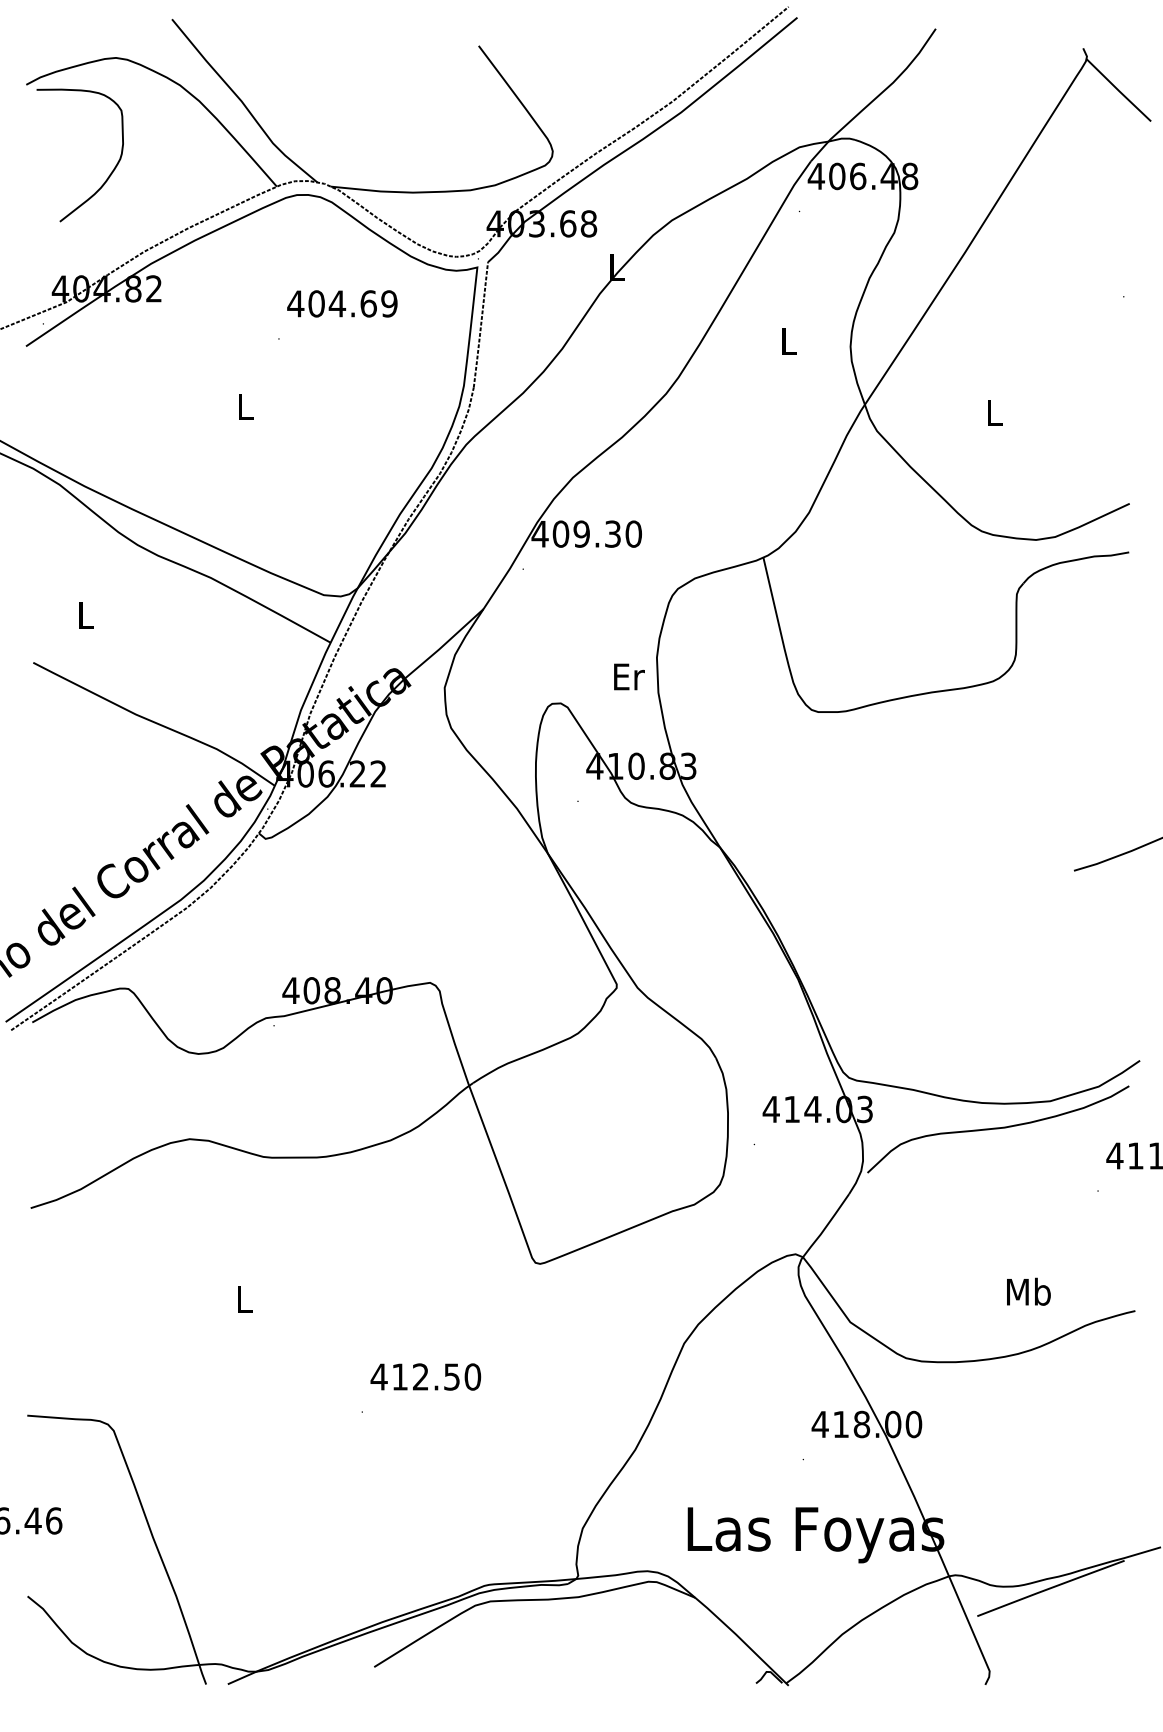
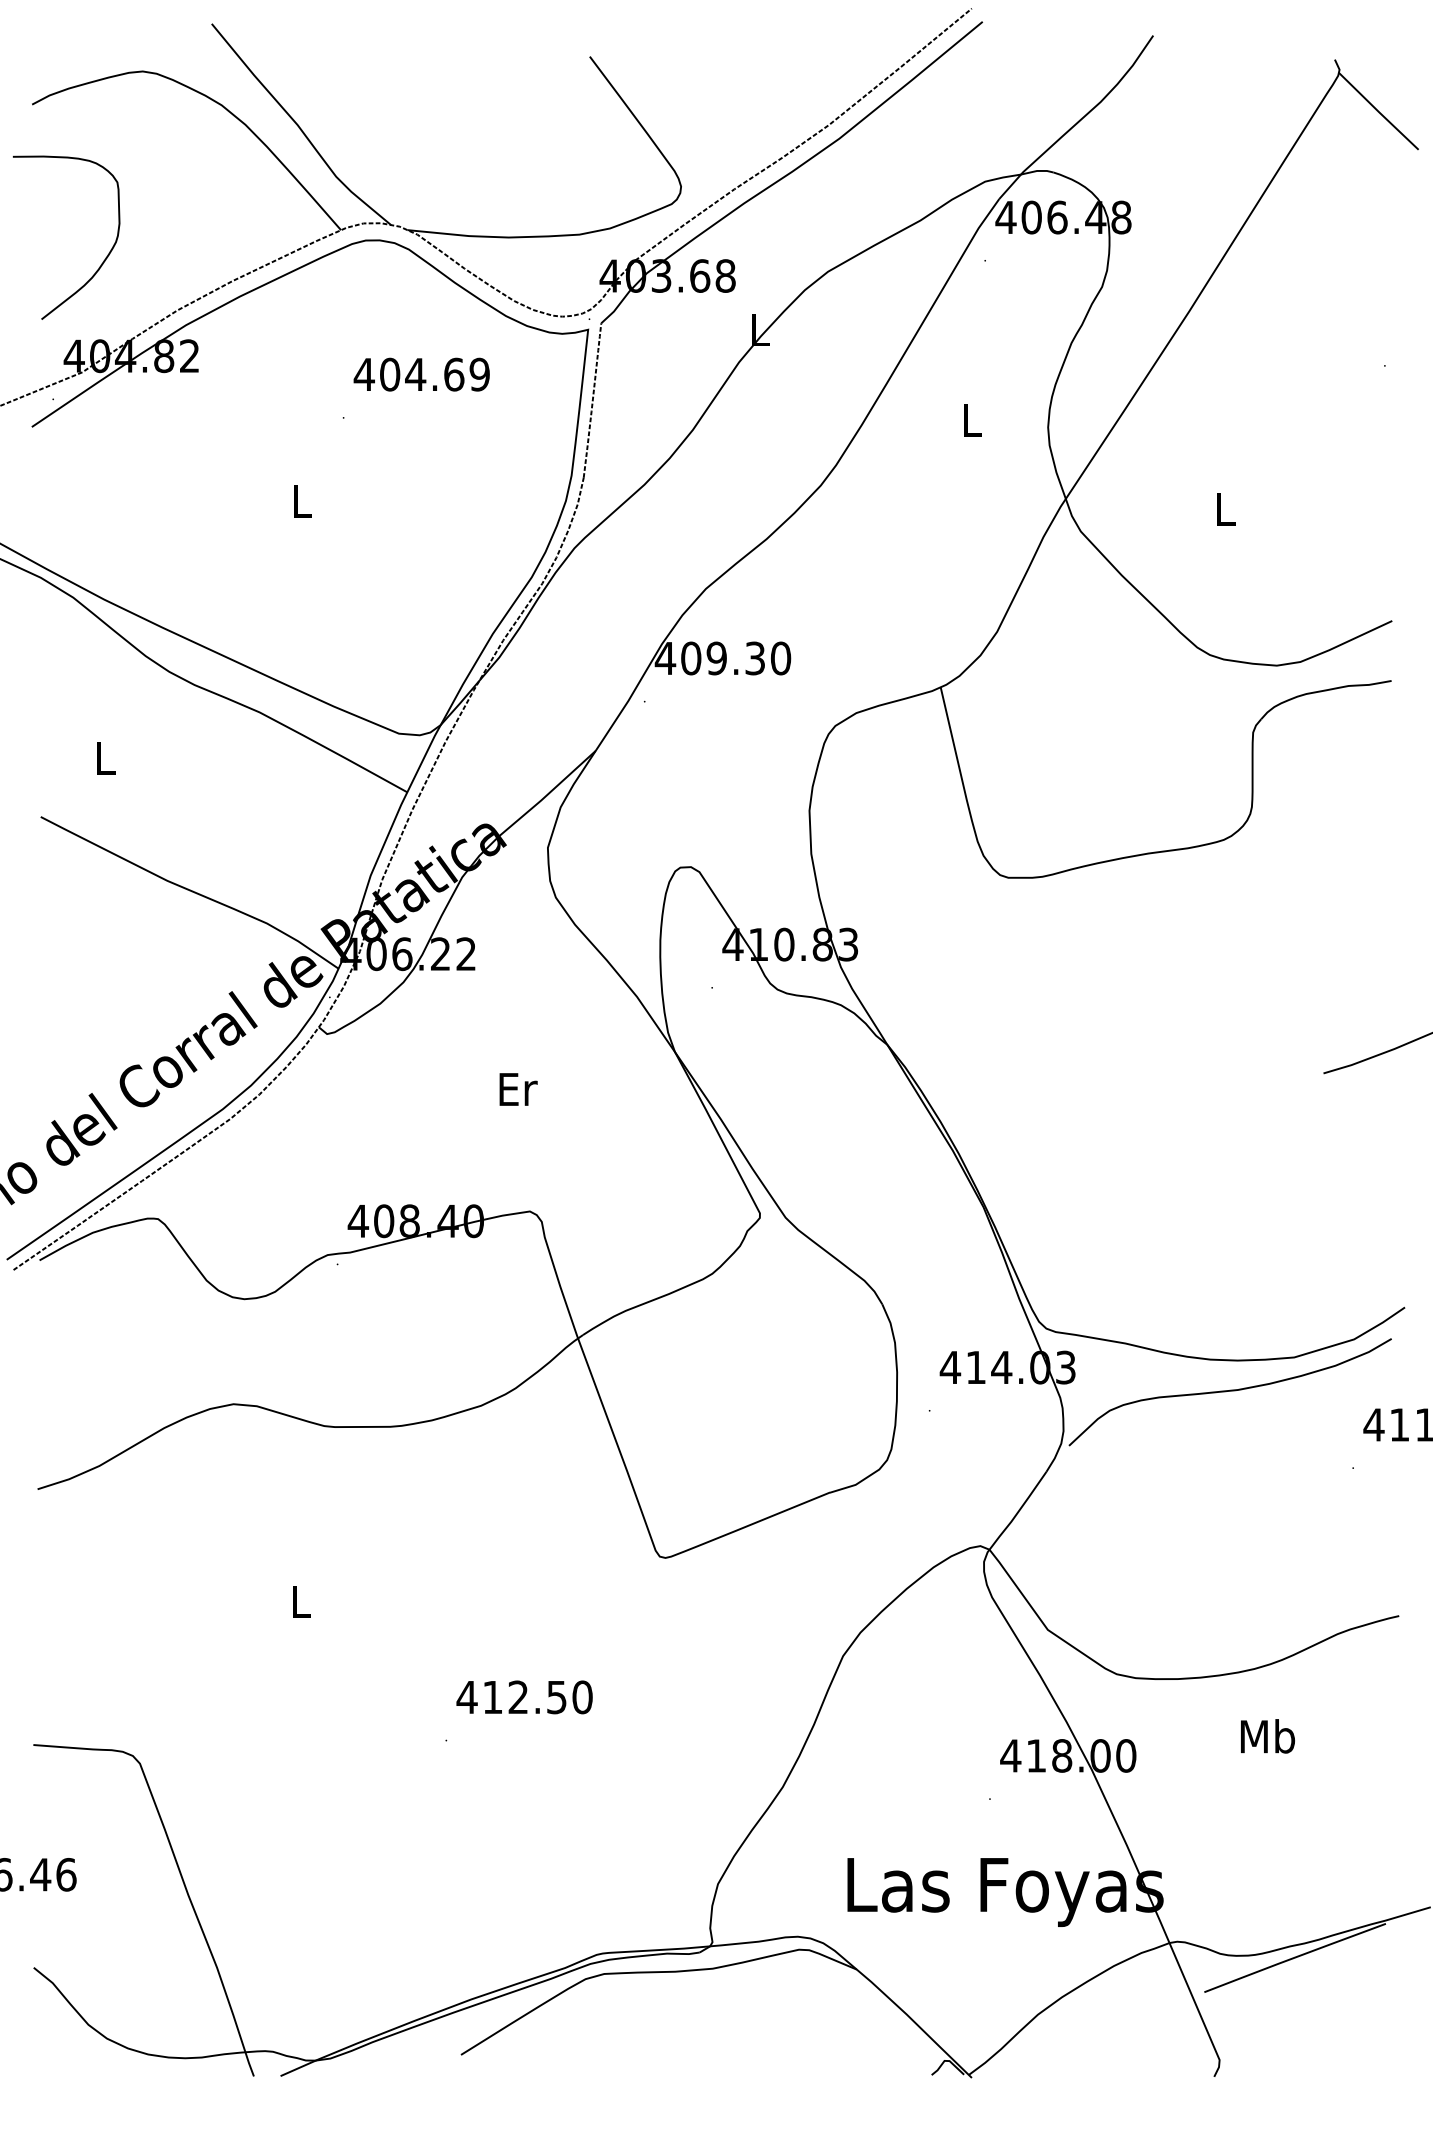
curve: (110, 173) -> (103, 260), moved
text: (629, 676) -> (518, 1089), moved
text: (1028, 1291) -> (1267, 1736), moved

